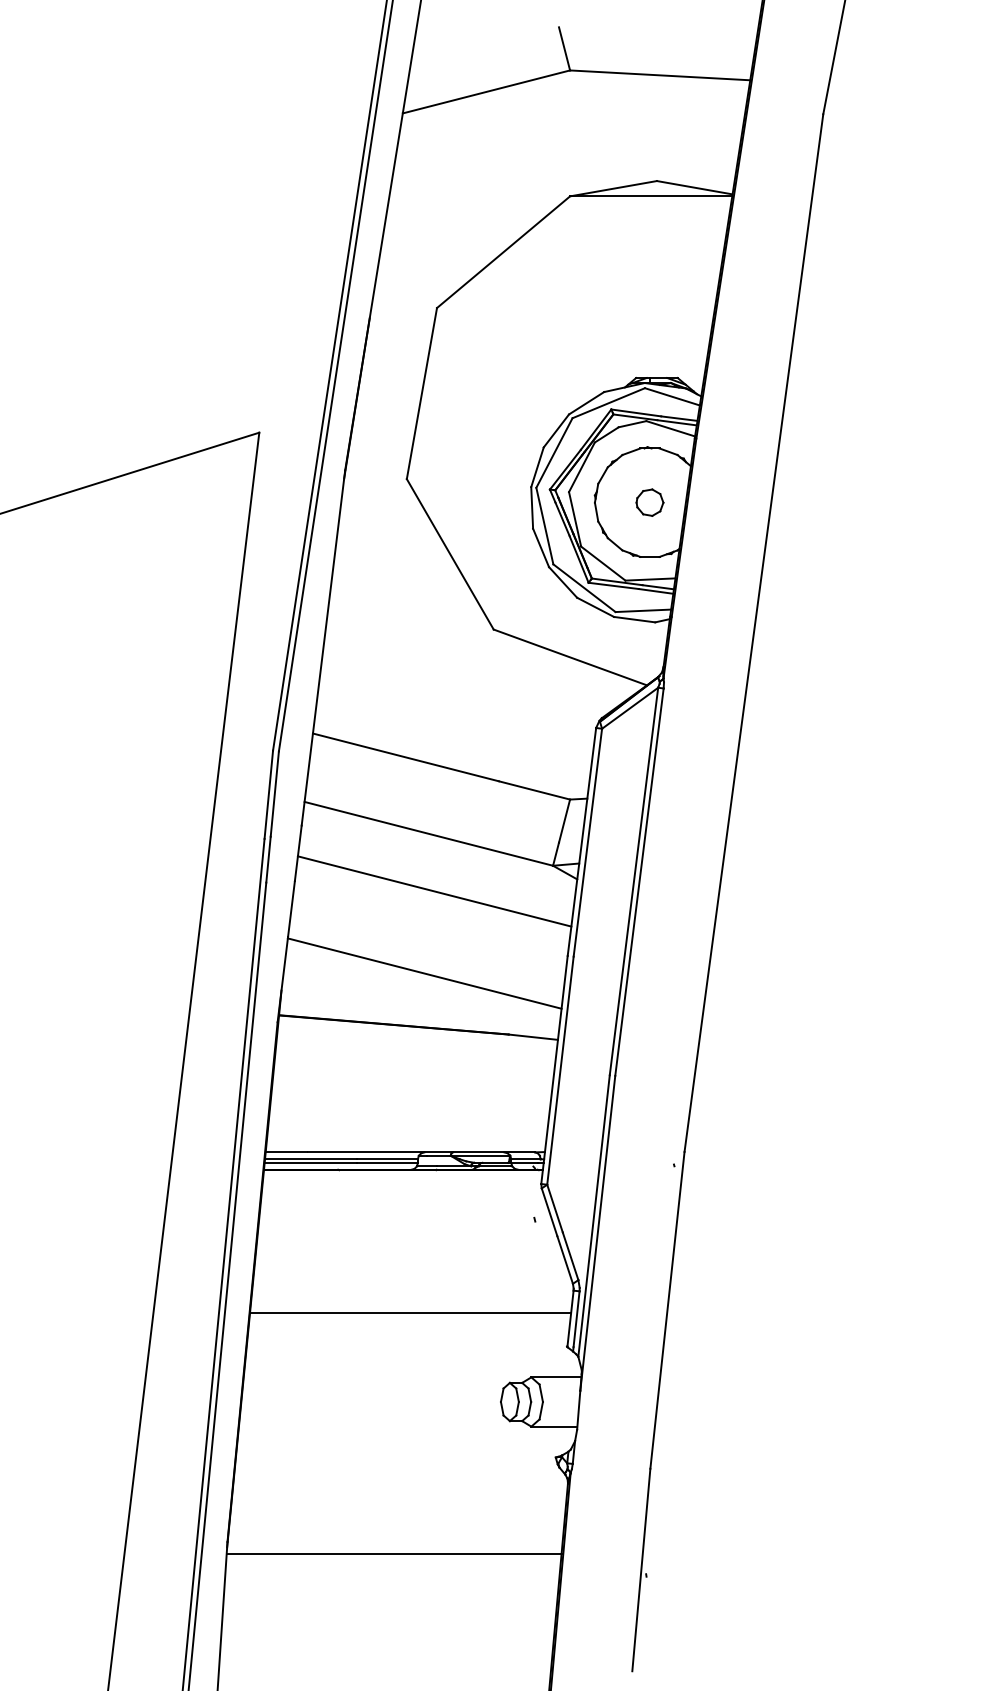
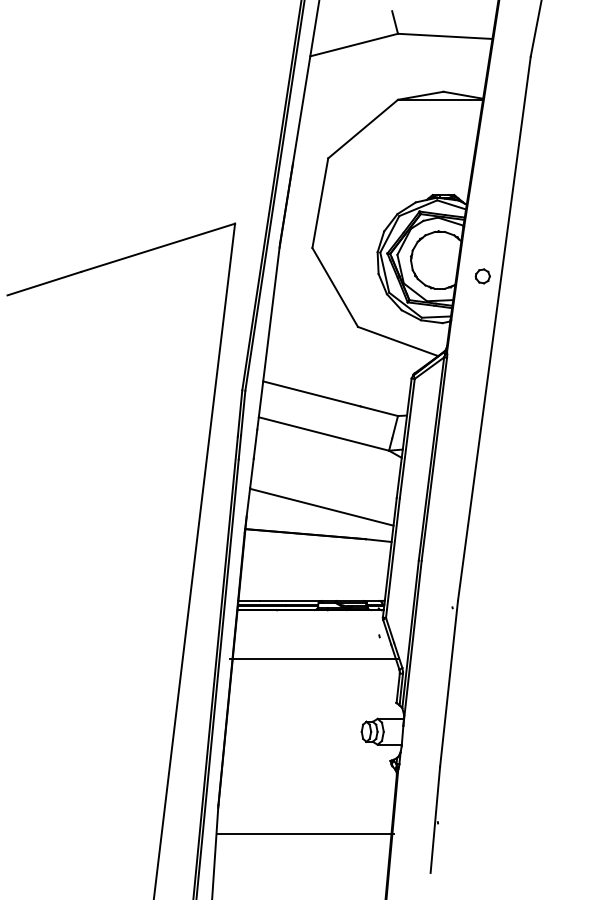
part: (649, 502) -> (482, 276), moved
line: (433, 890) -> (326, 463), removed
line: (410, 1313) -> (314, 659), moved
line: (393, 1553) -> (305, 833), moved

